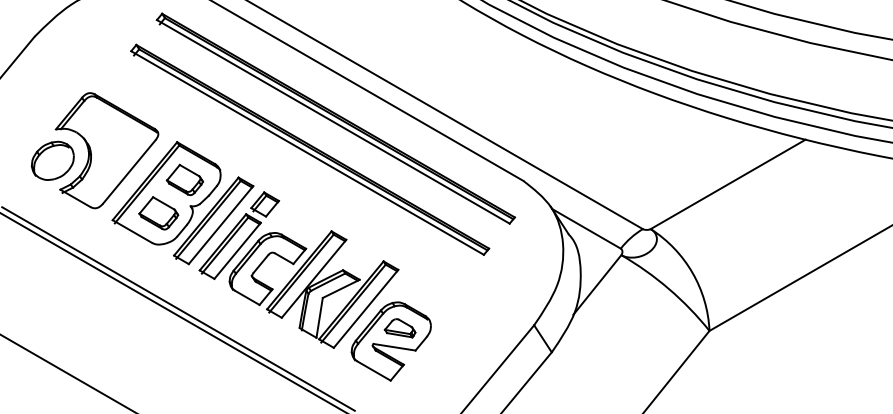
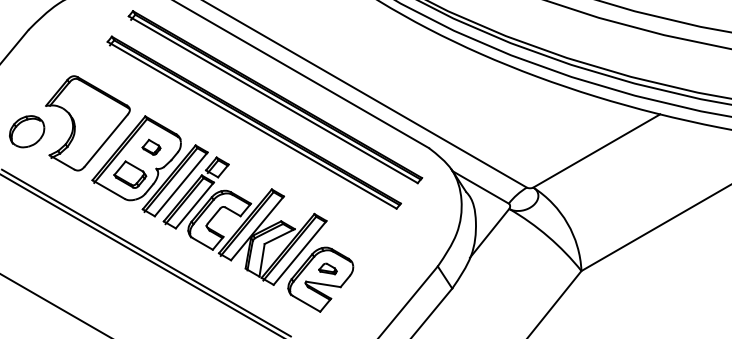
part: (52, 160) -> (26, 131), moved
part: (184, 179) -> (151, 146), size x0.6
part: (399, 328) -> (327, 269), size x0.7

